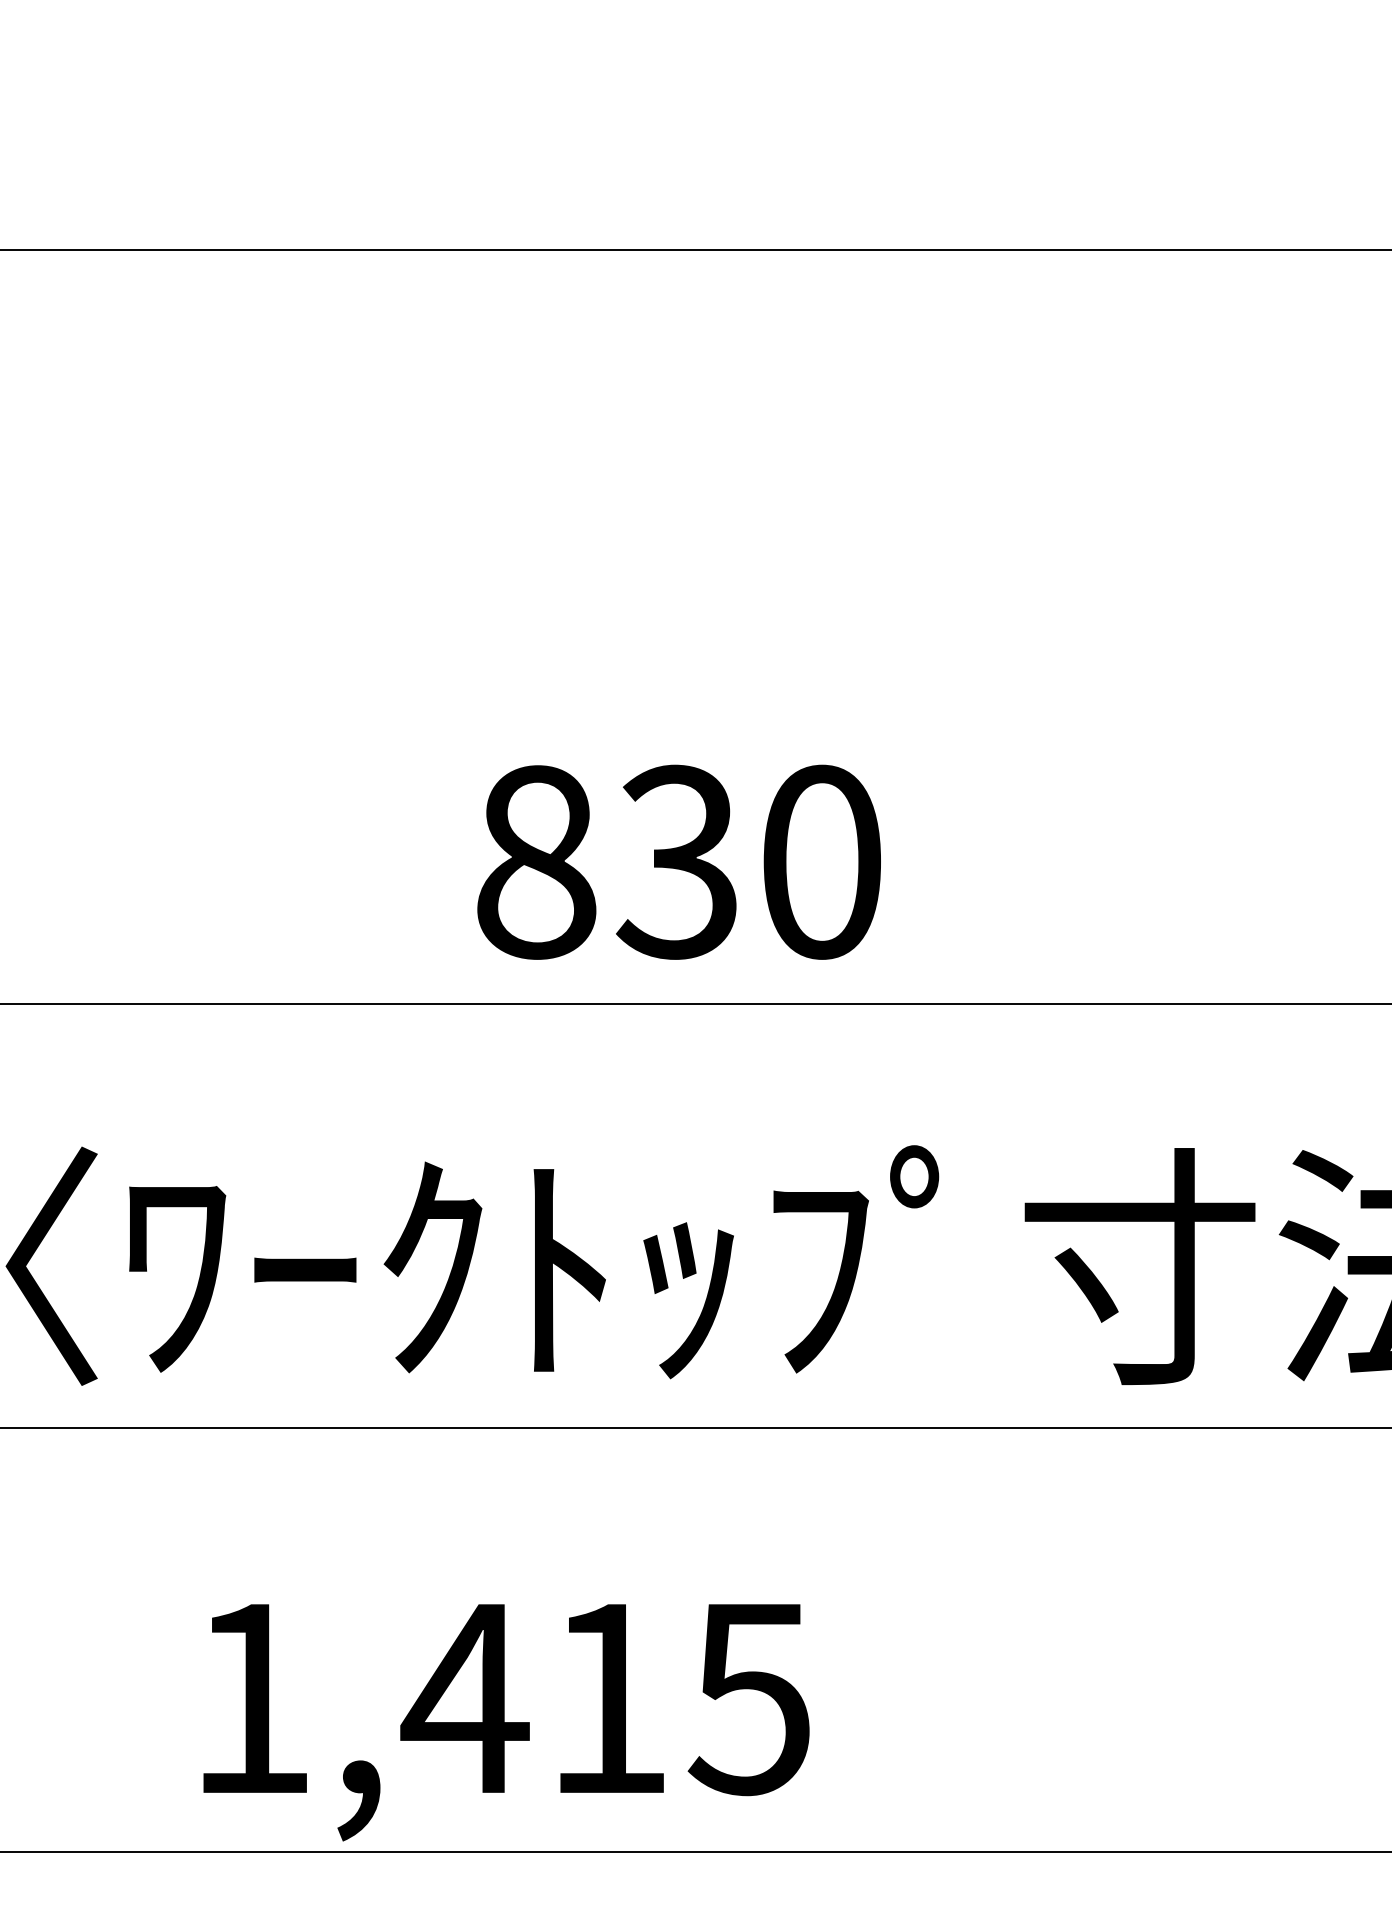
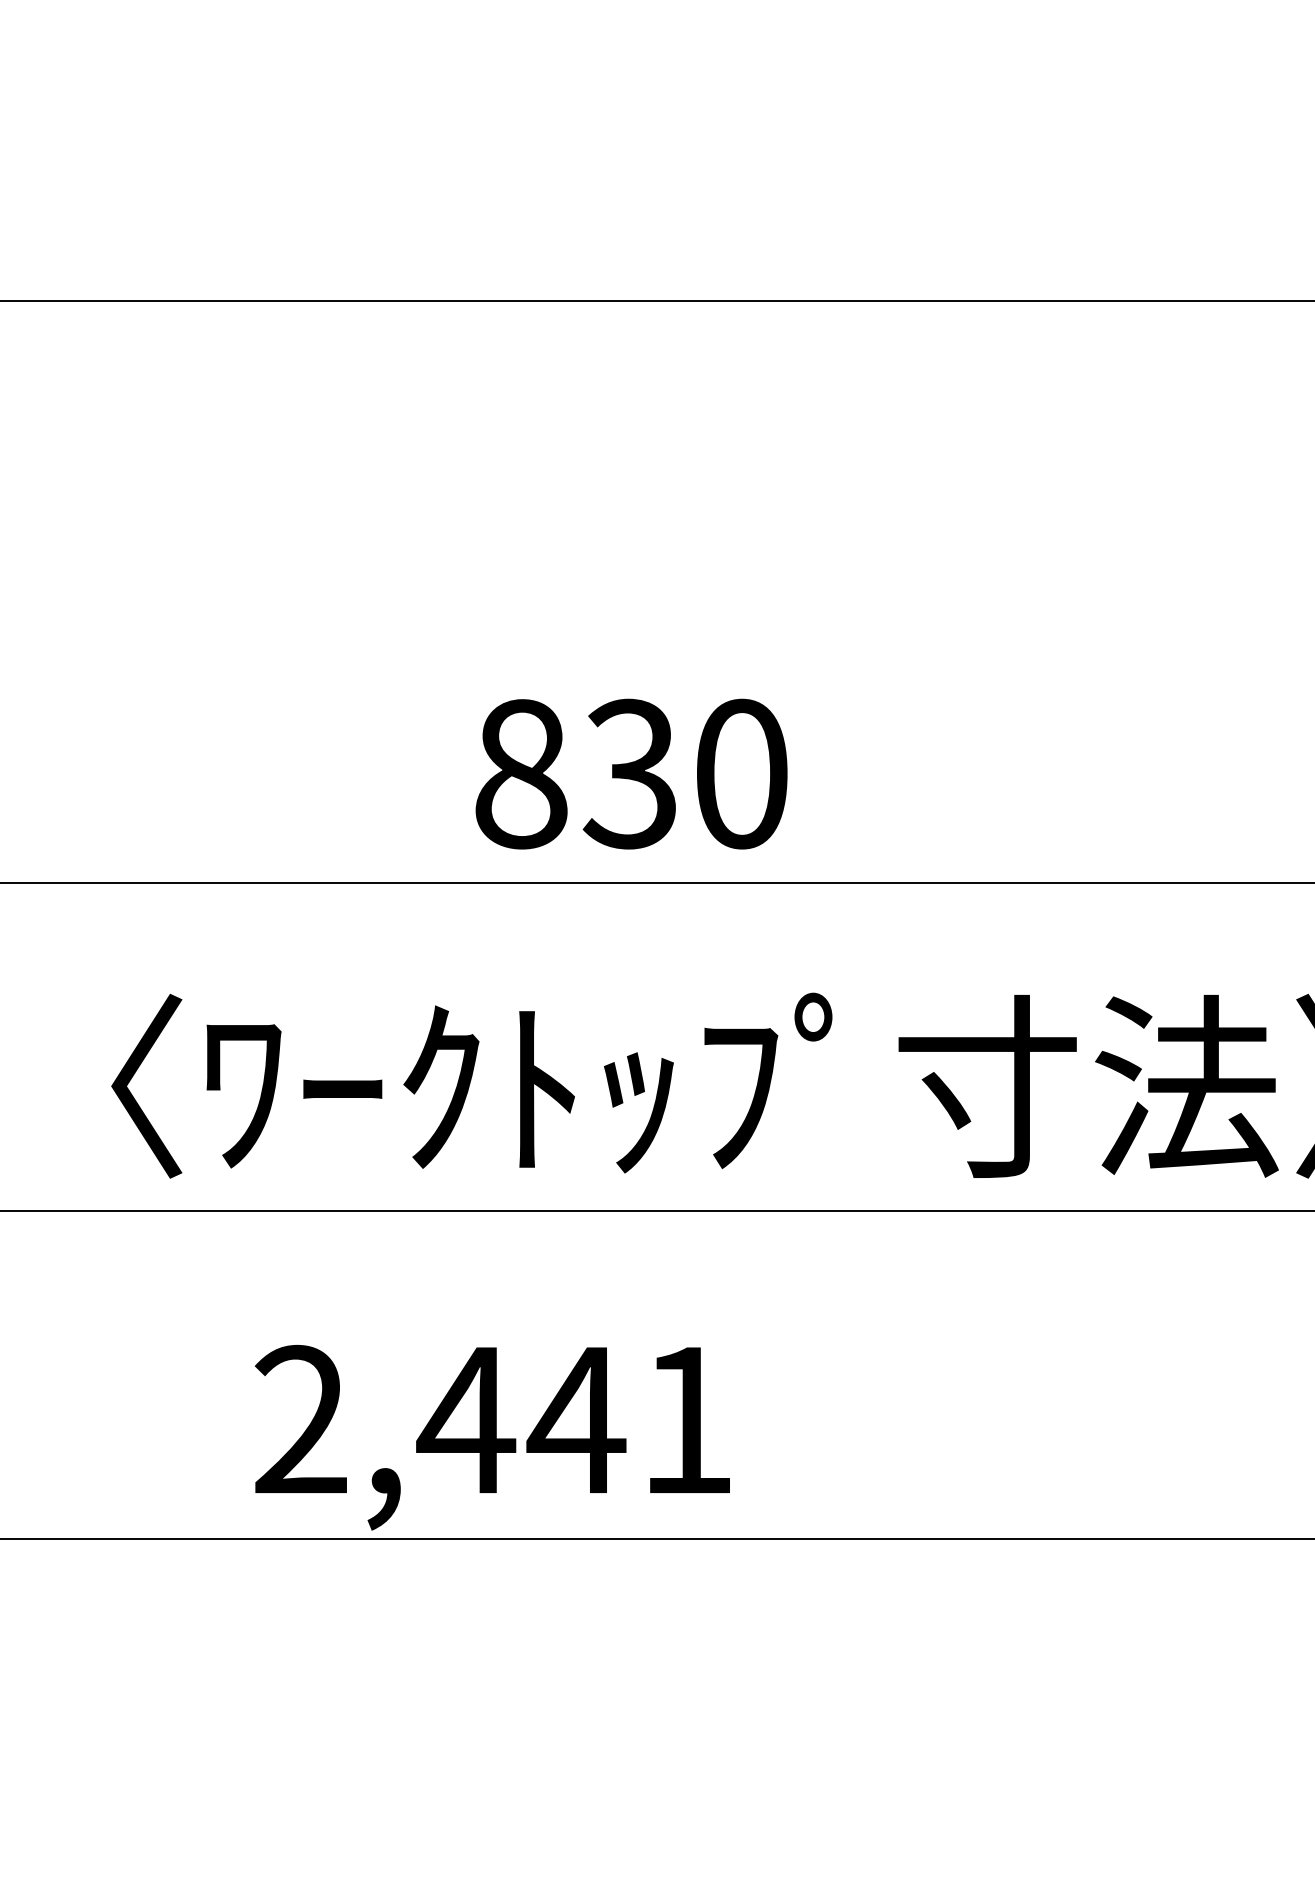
text: (500, 1697) -> (493, 1419), 1,415 -> 2,441

